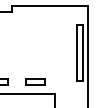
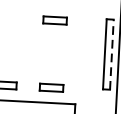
part: (35, 27) -> (54, 19), added
line: (82, 52) -> (111, 54), solid -> dashed

